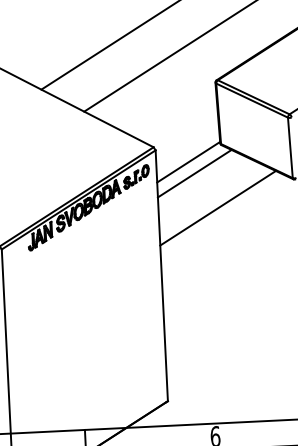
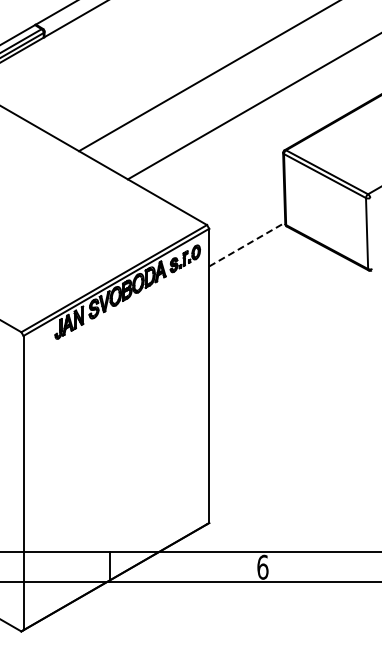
line: (188, 162) -> (247, 244), solid -> dashed
line: (194, 173) -> (253, 257), removed
line: (217, 207) -> (278, 299), removed

